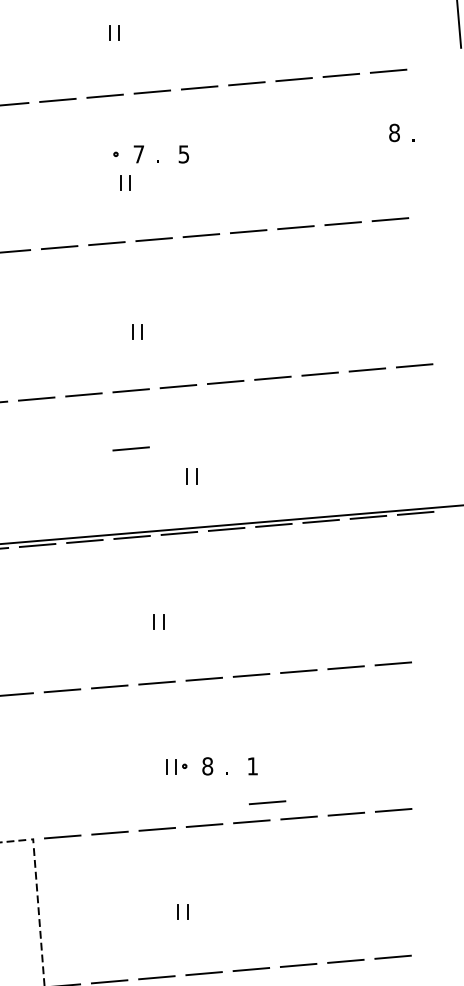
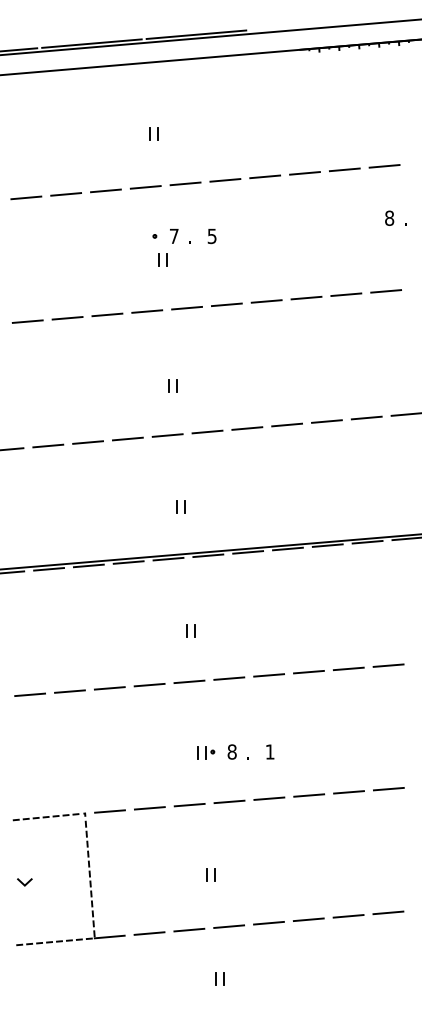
line: (130, 448) -> (167, 484), removed
part: (191, 476) -> (180, 506), moved
line: (267, 802) -> (282, 782), removed

